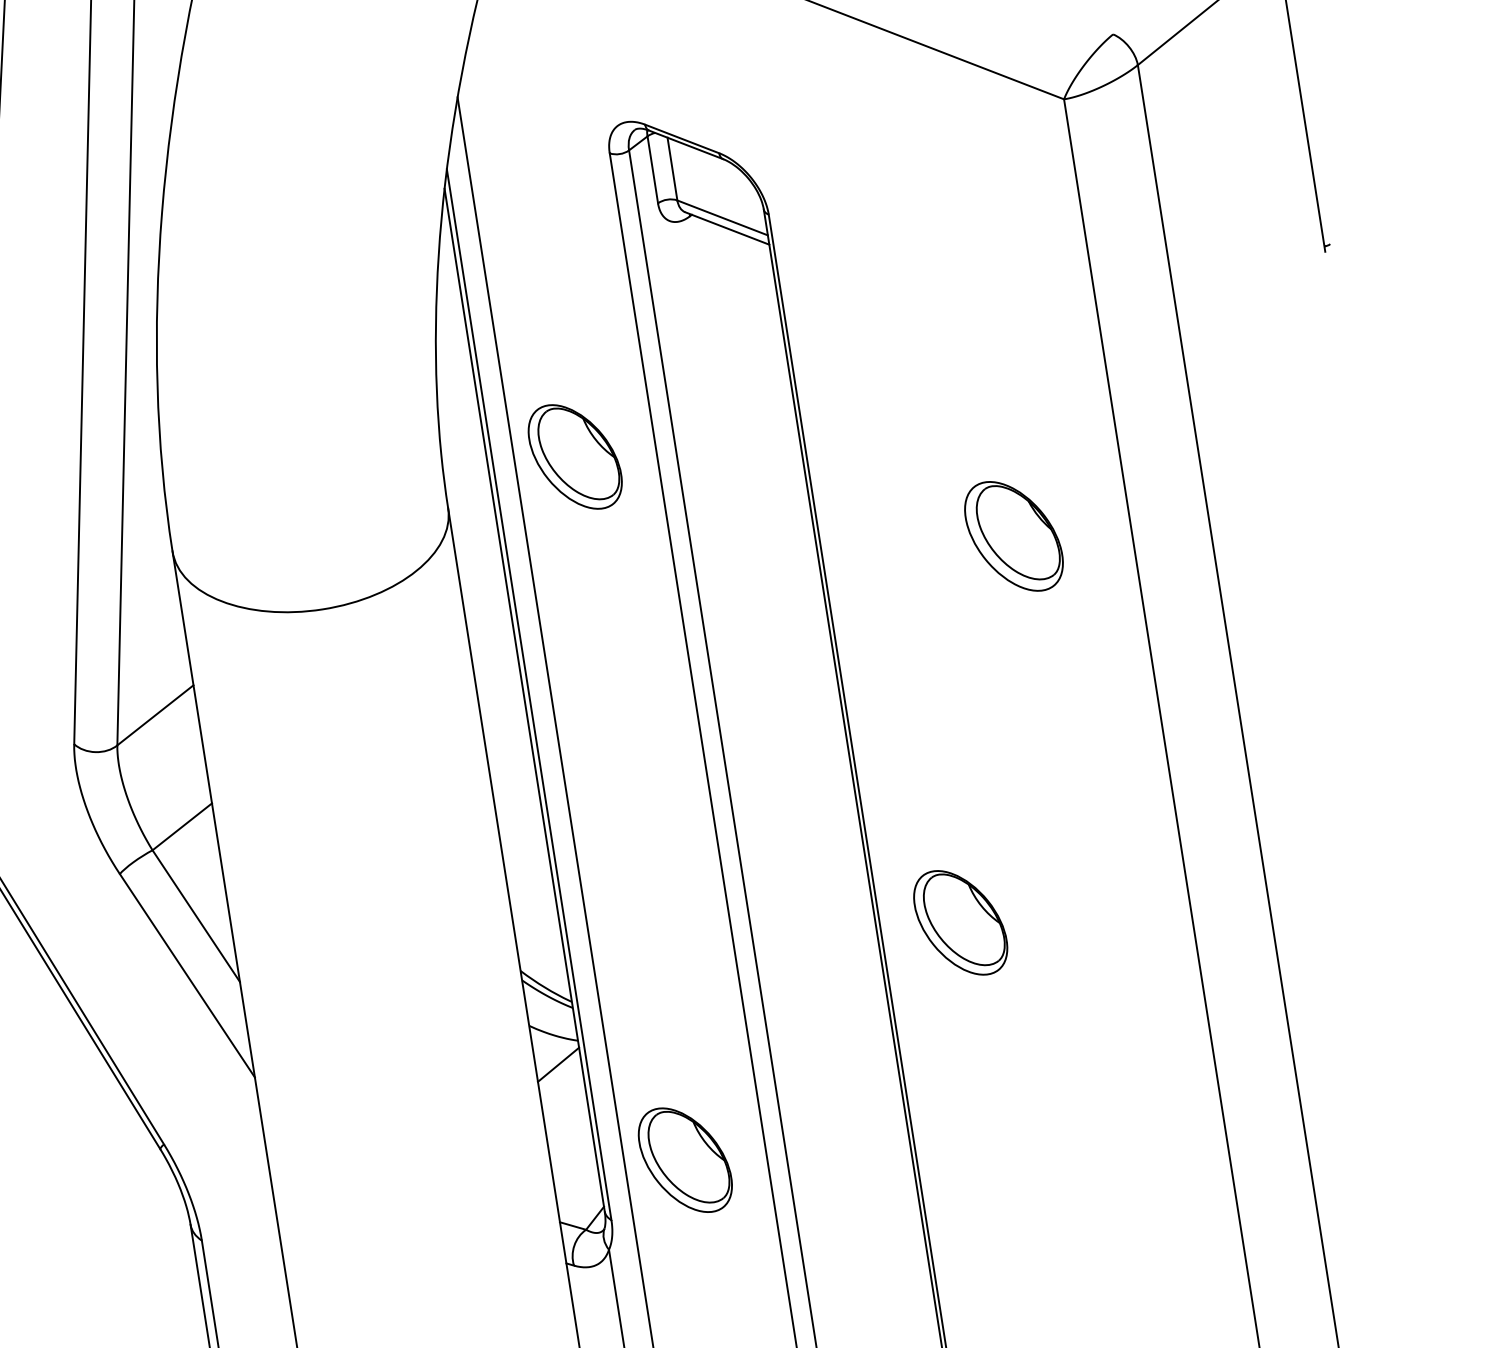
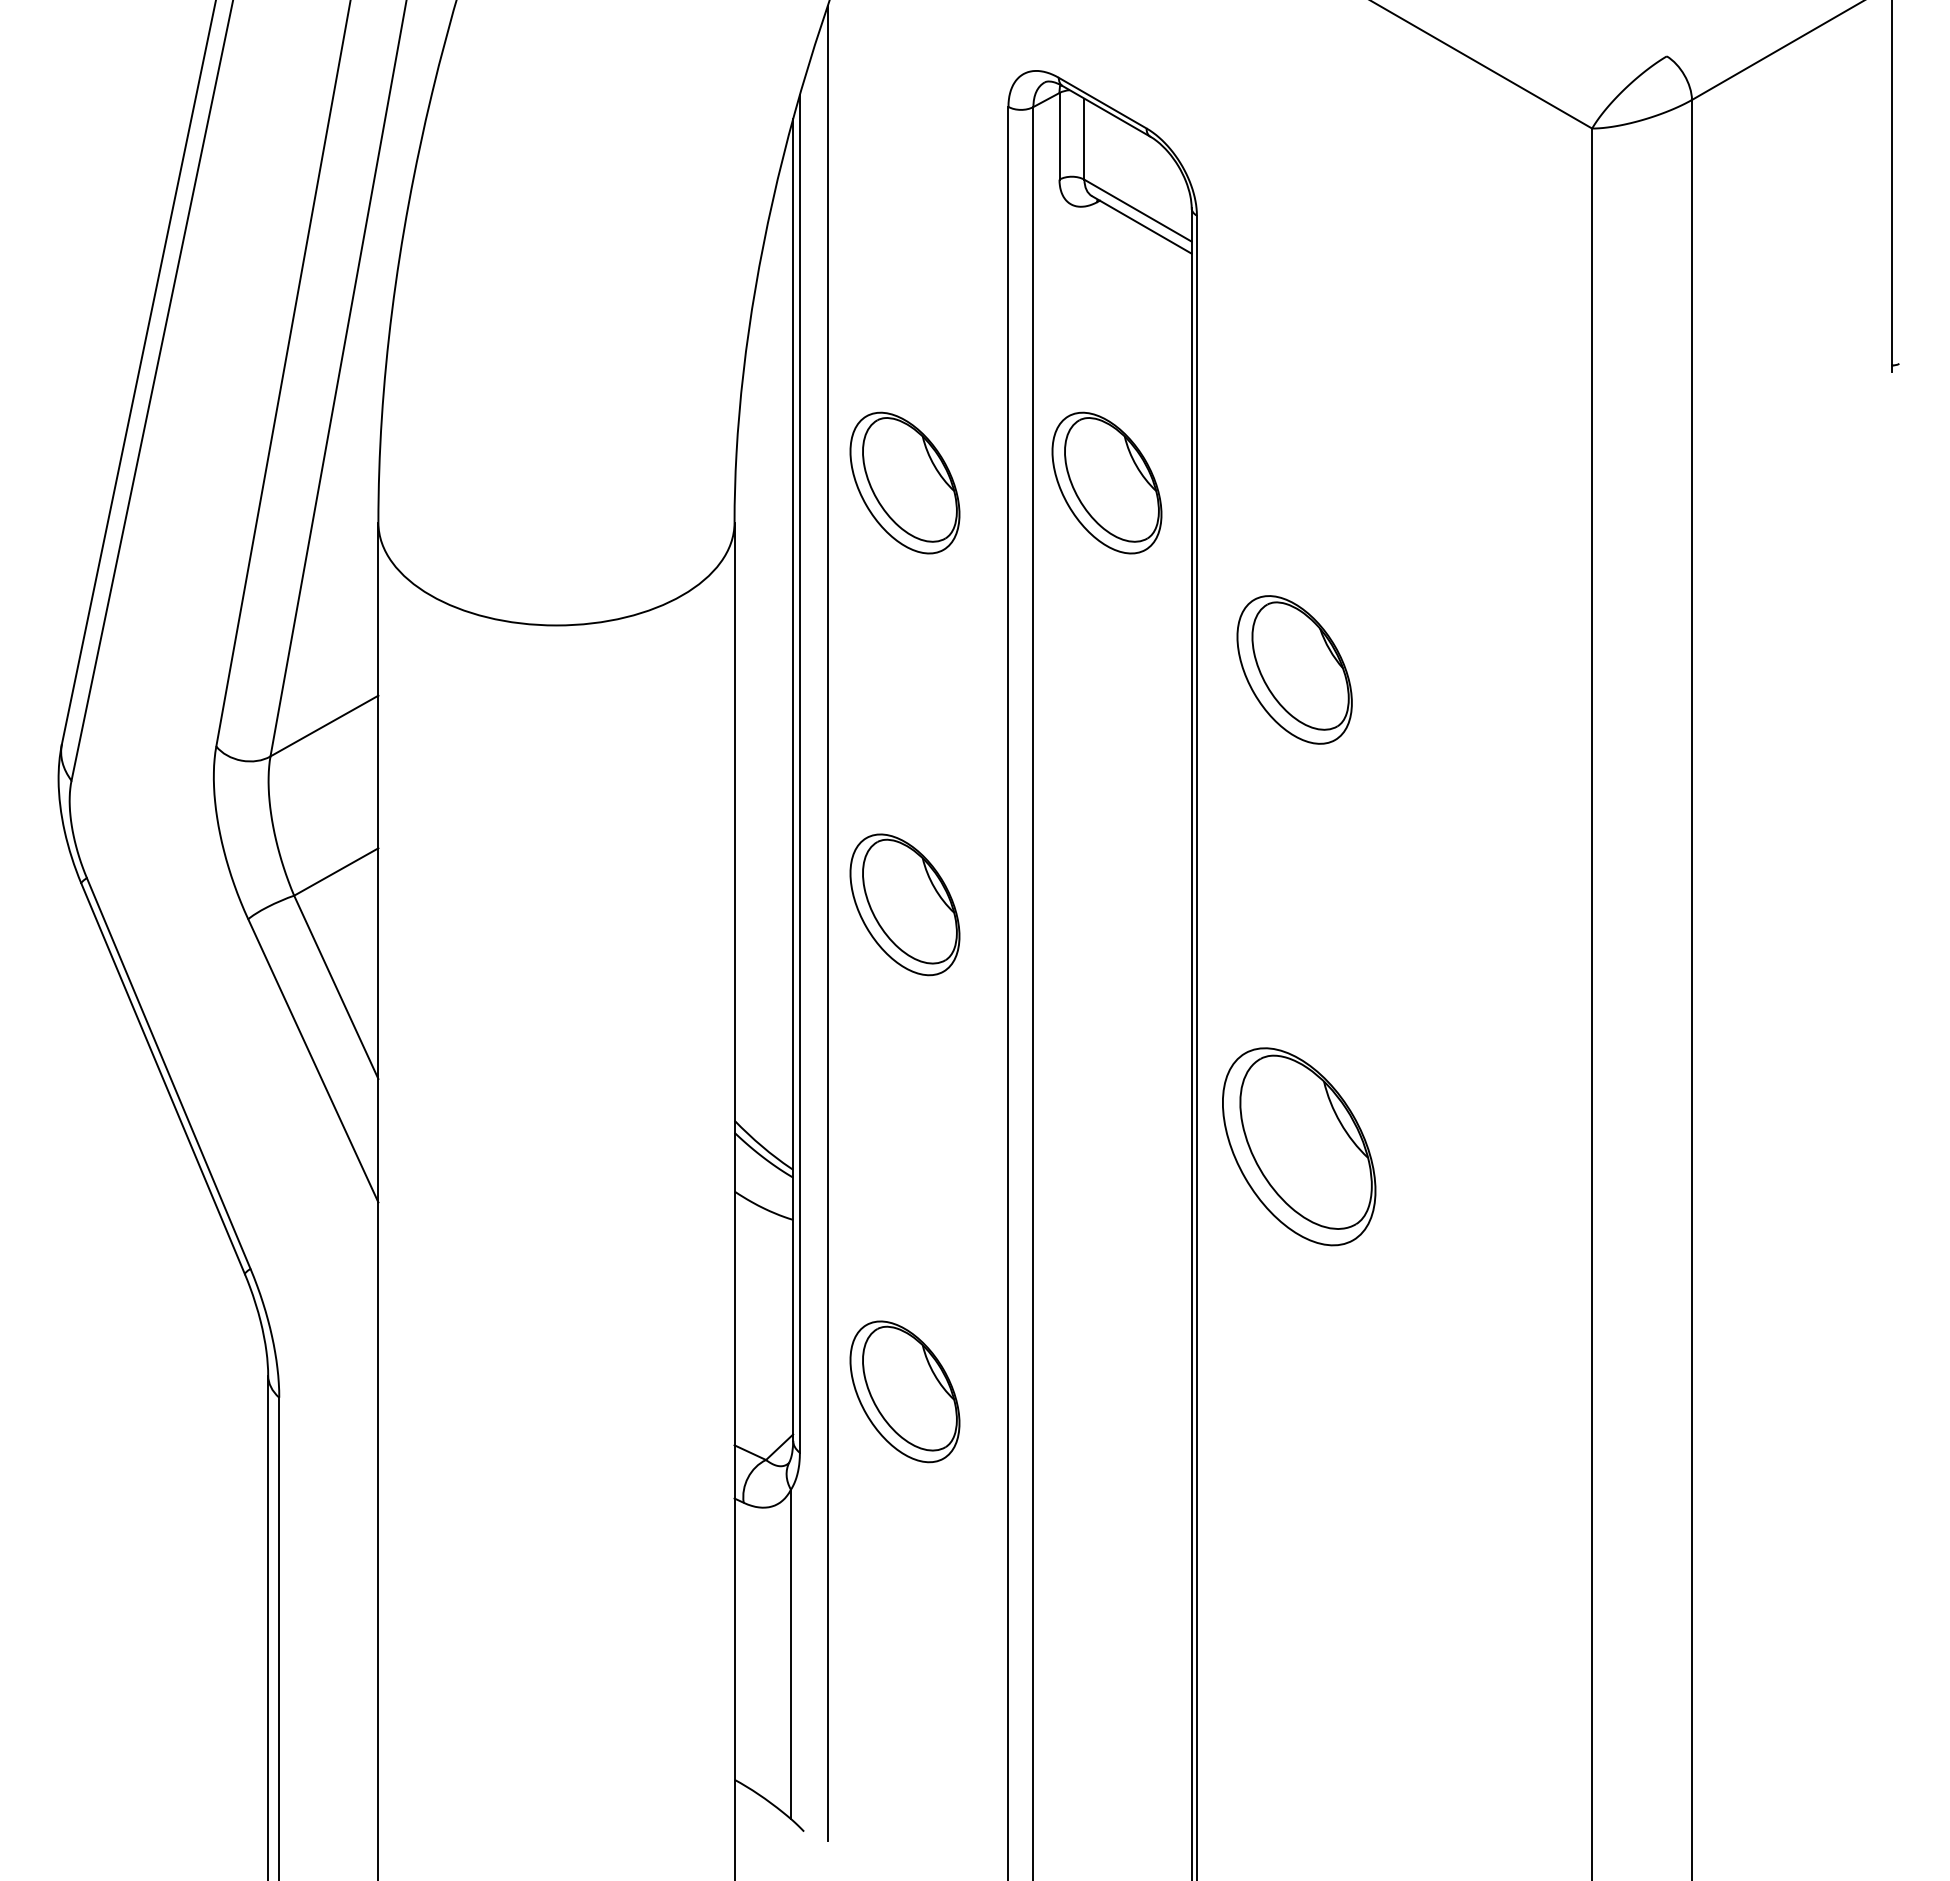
part: (731, 432) -> (1106, 482), added
part: (1013, 536) -> (1294, 669), moved
part: (625, 783) -> (904, 904), added
part: (960, 922) -> (1298, 1146), size x1.4
line: (558, 1064) -> (763, 1246), removed

